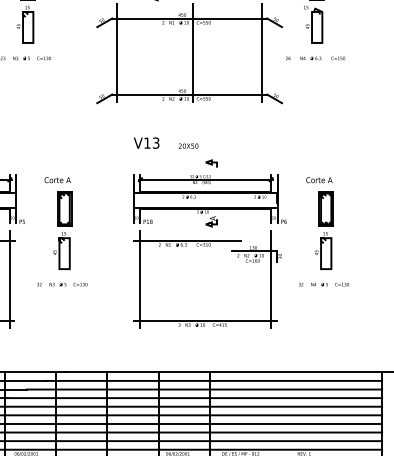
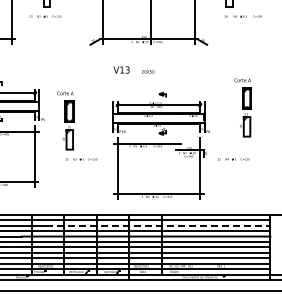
text: (314, 58) -> (242, 16), moved
part: (319, 223) -> (242, 107), moved
part: (209, 243) -> (161, 145), moved
text: (62, 284) -> (81, 159), moved
line: (205, 389) -> (158, 225), solid -> dashed

